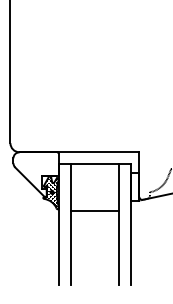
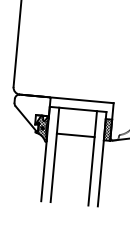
hatch: (134, 186) -> (107, 129), added
line: (94, 210) -> (75, 135), moved

